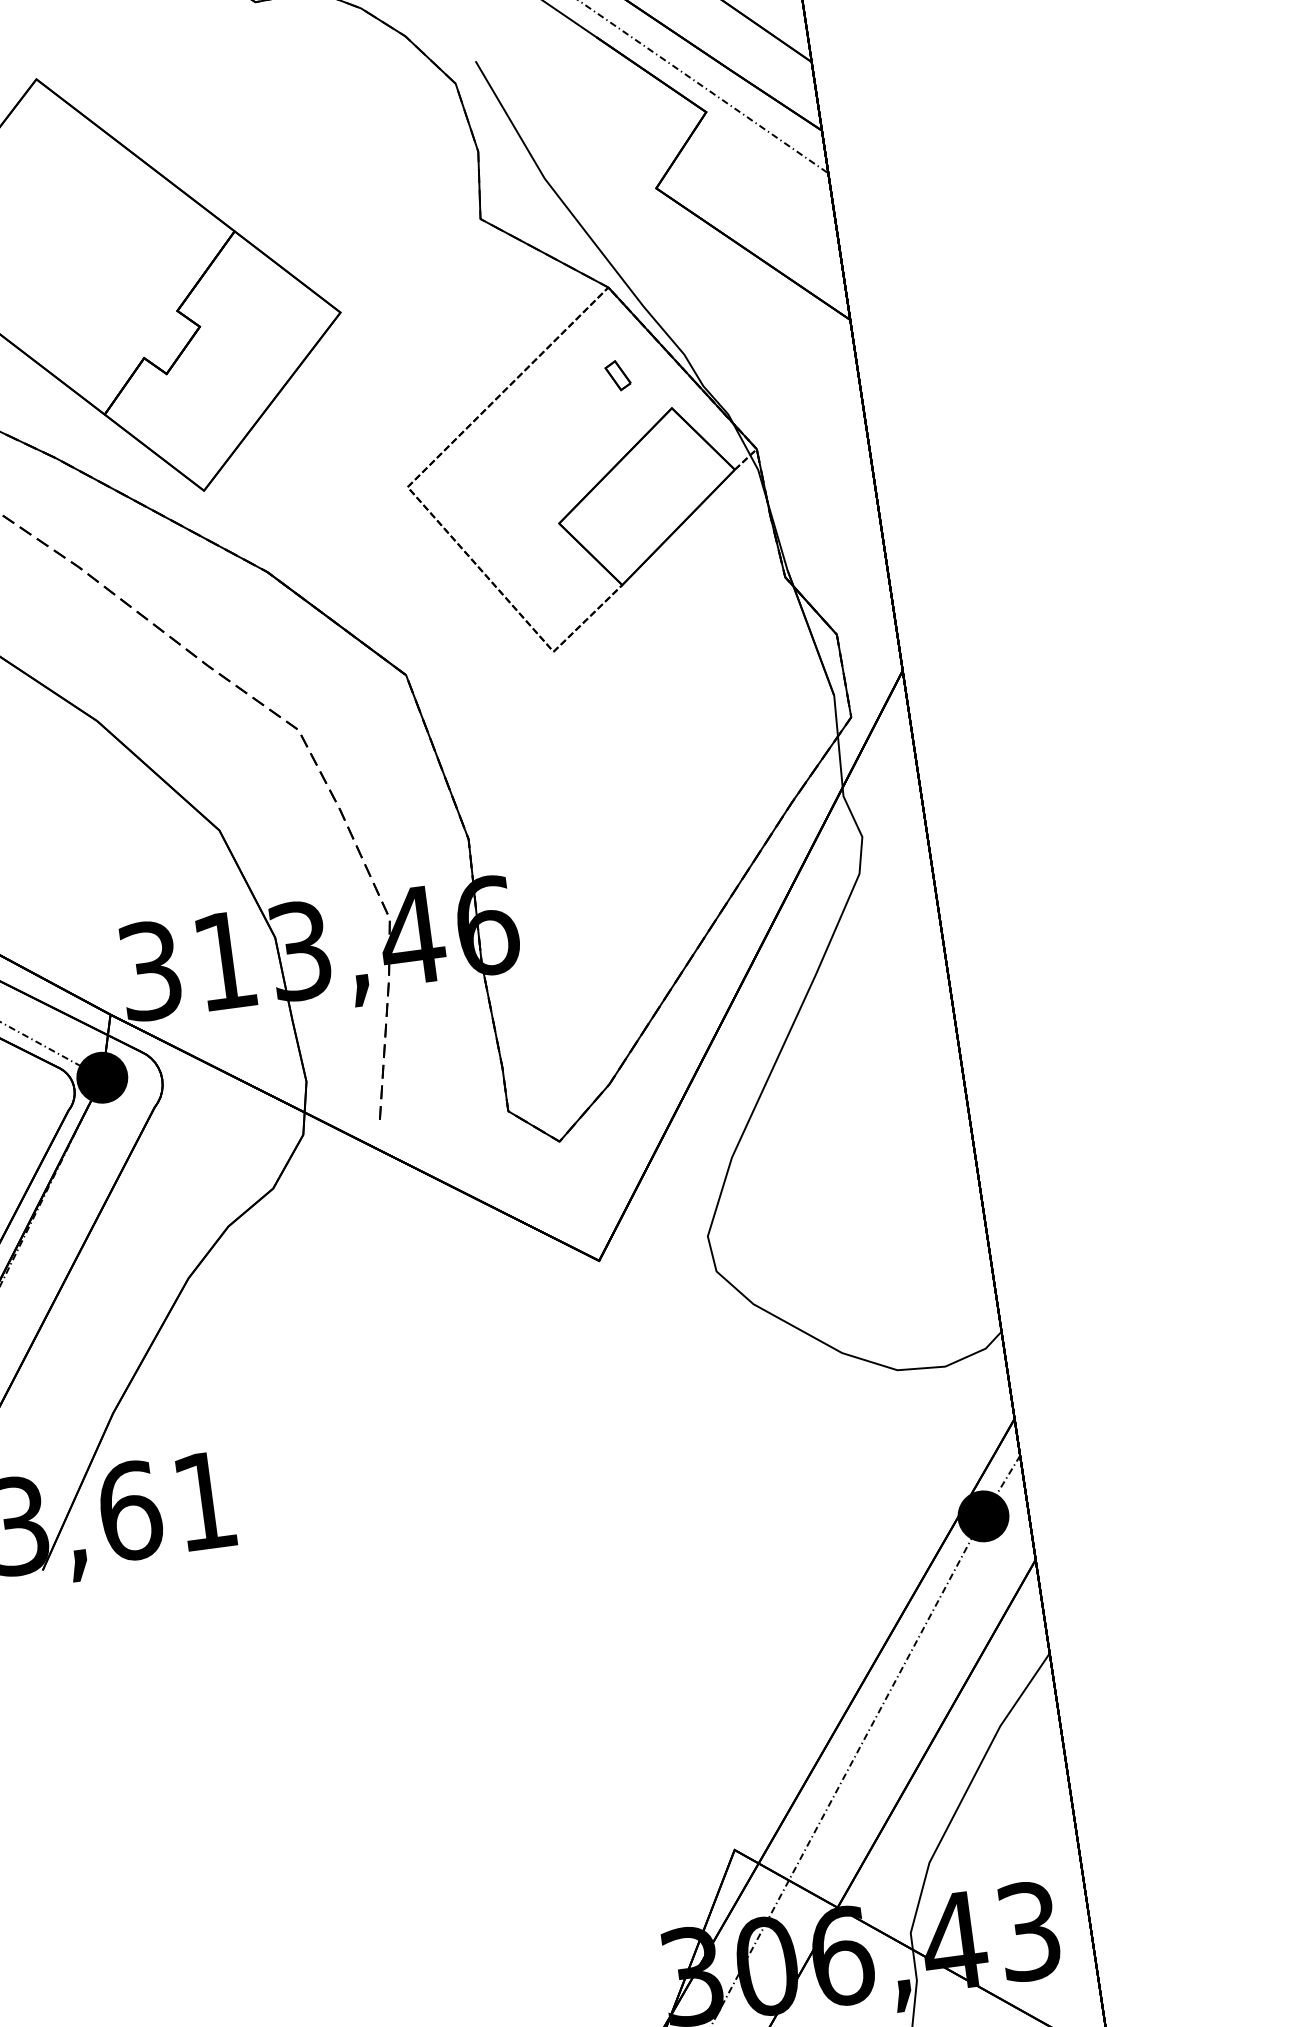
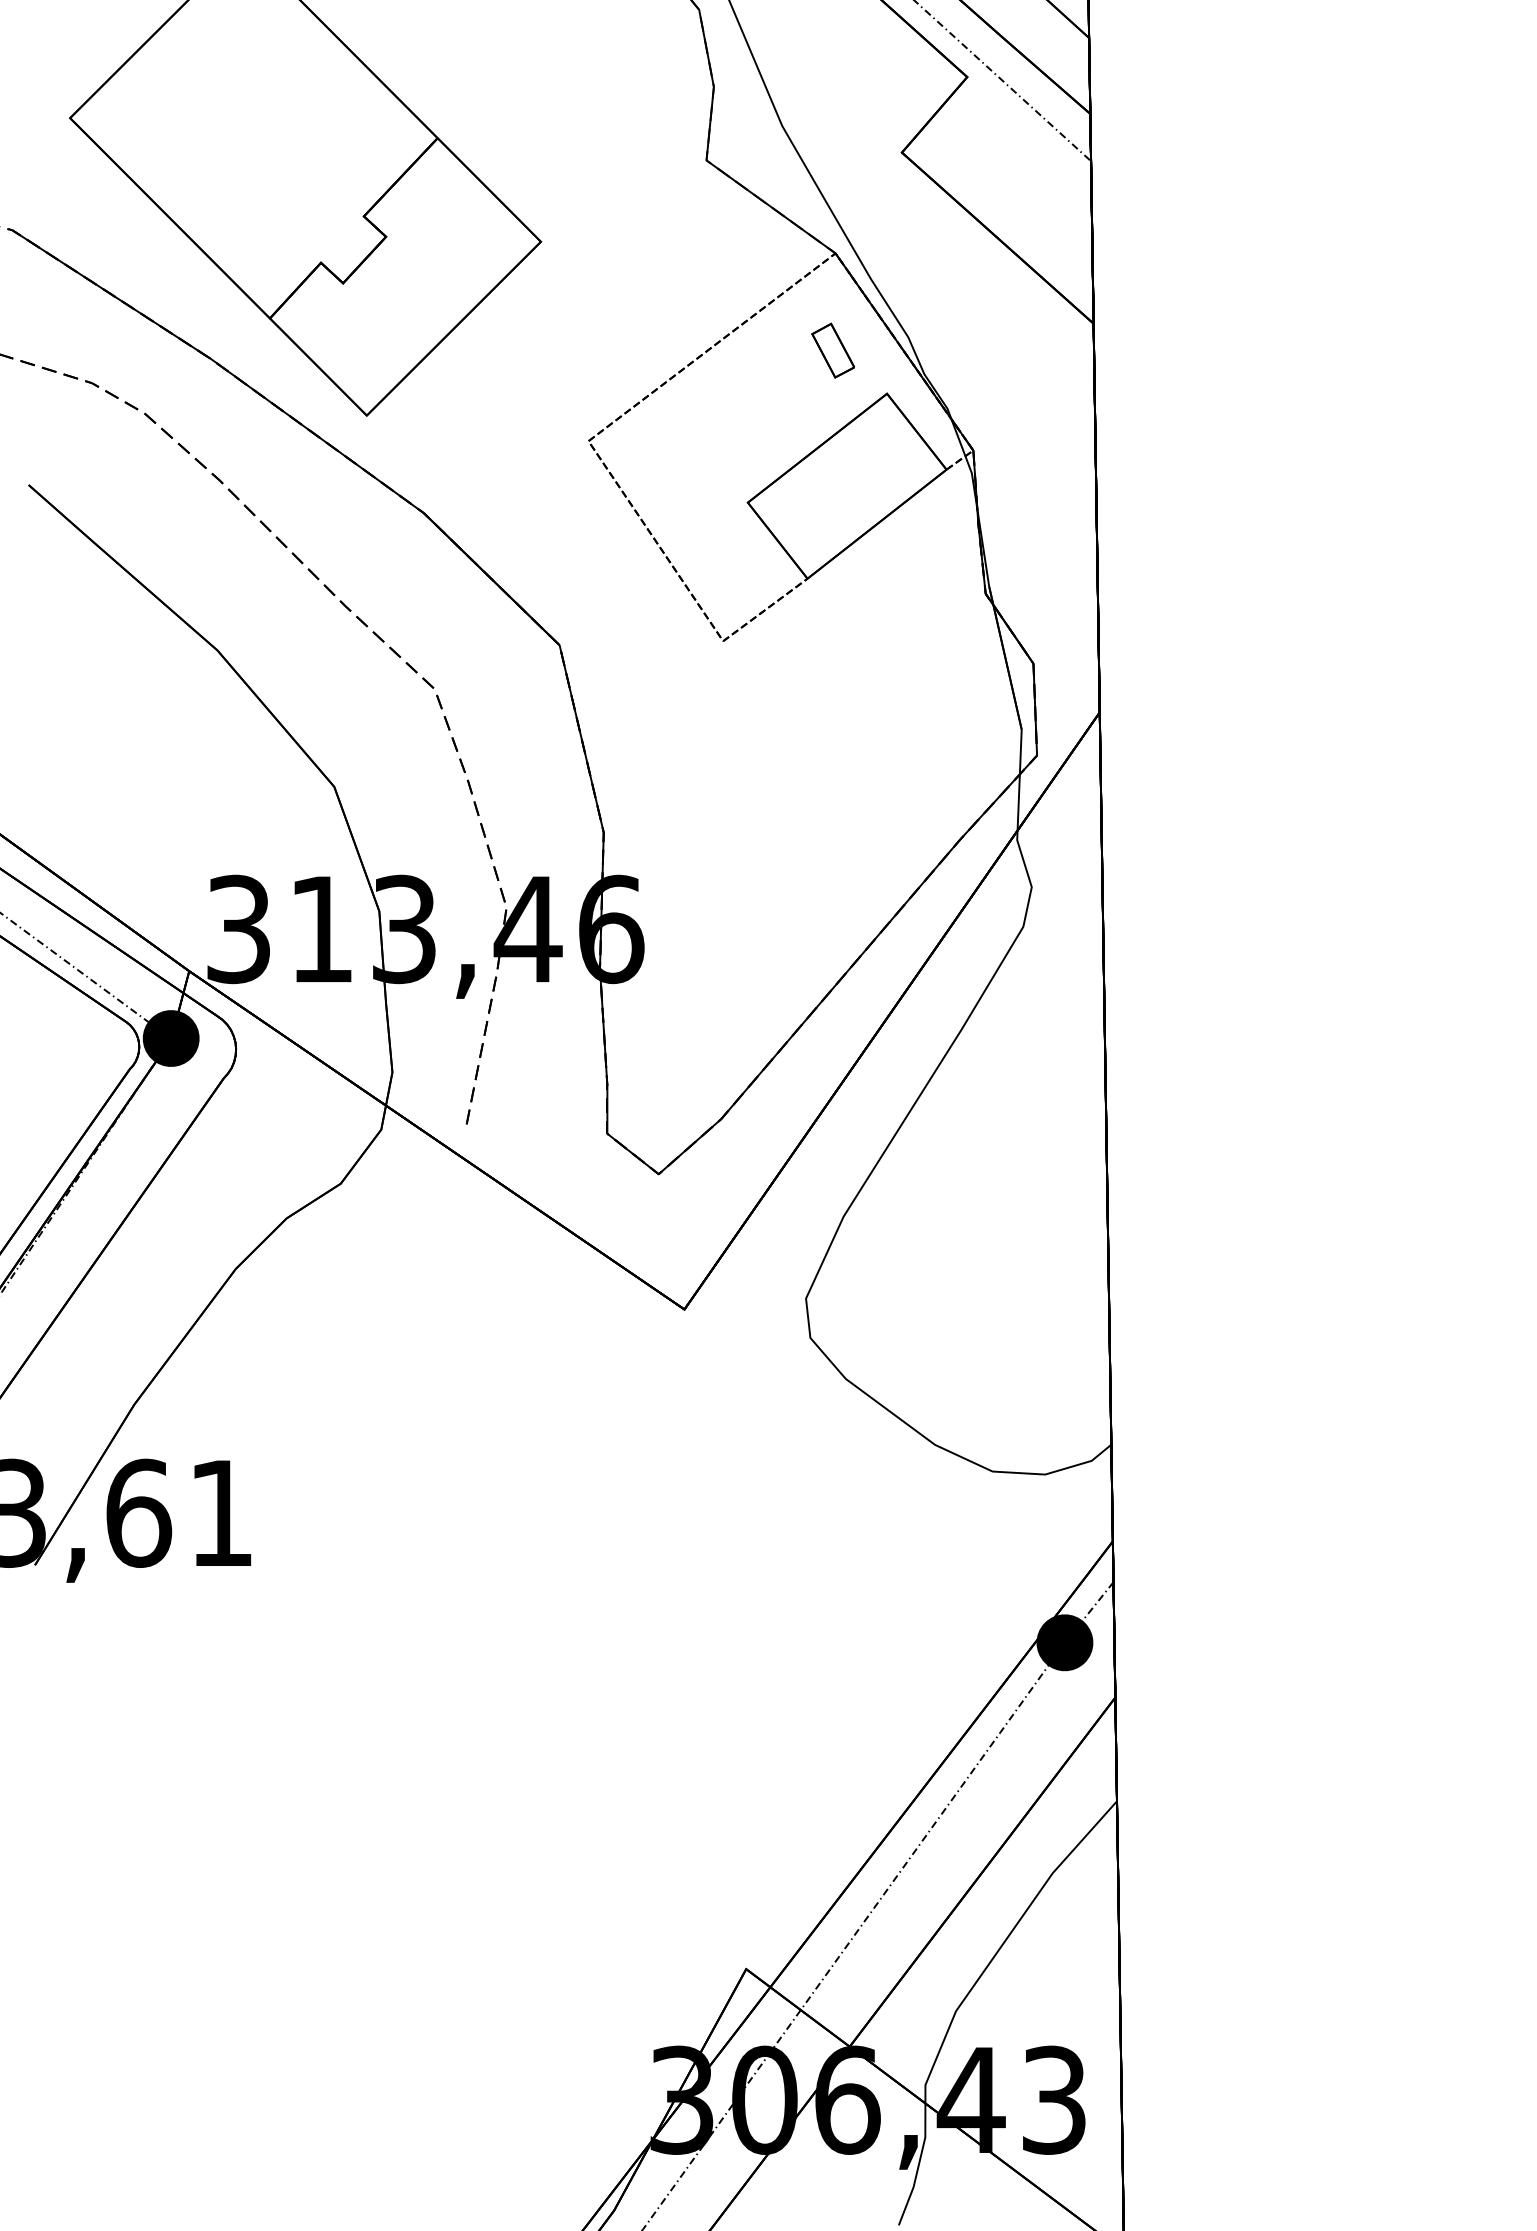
part: (618, 375) -> (833, 350), size x1.67

